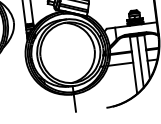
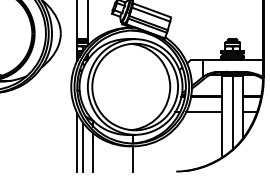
line: (35, 95) -> (77, 141), added
line: (39, 98) -> (82, 146), added
line: (47, 101) -> (93, 152), added

